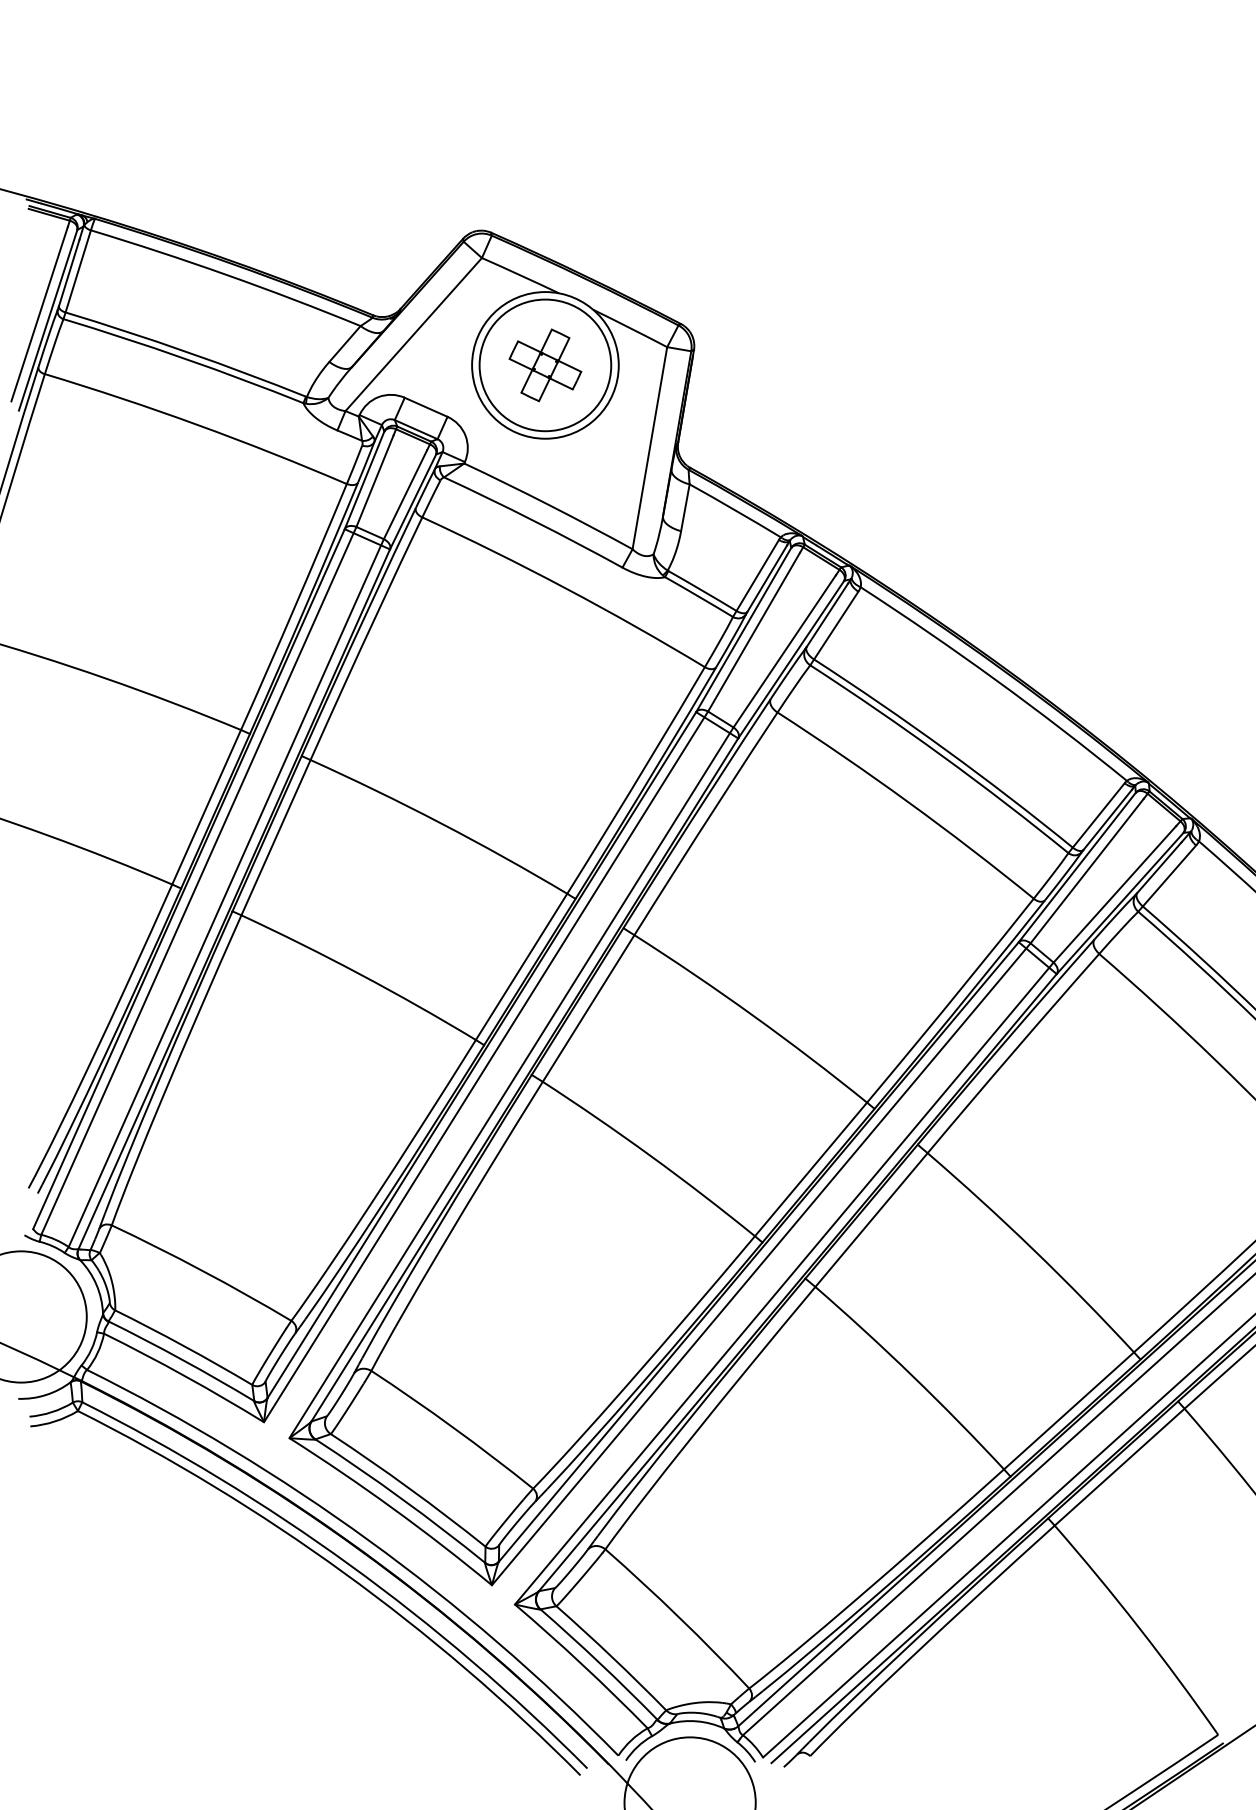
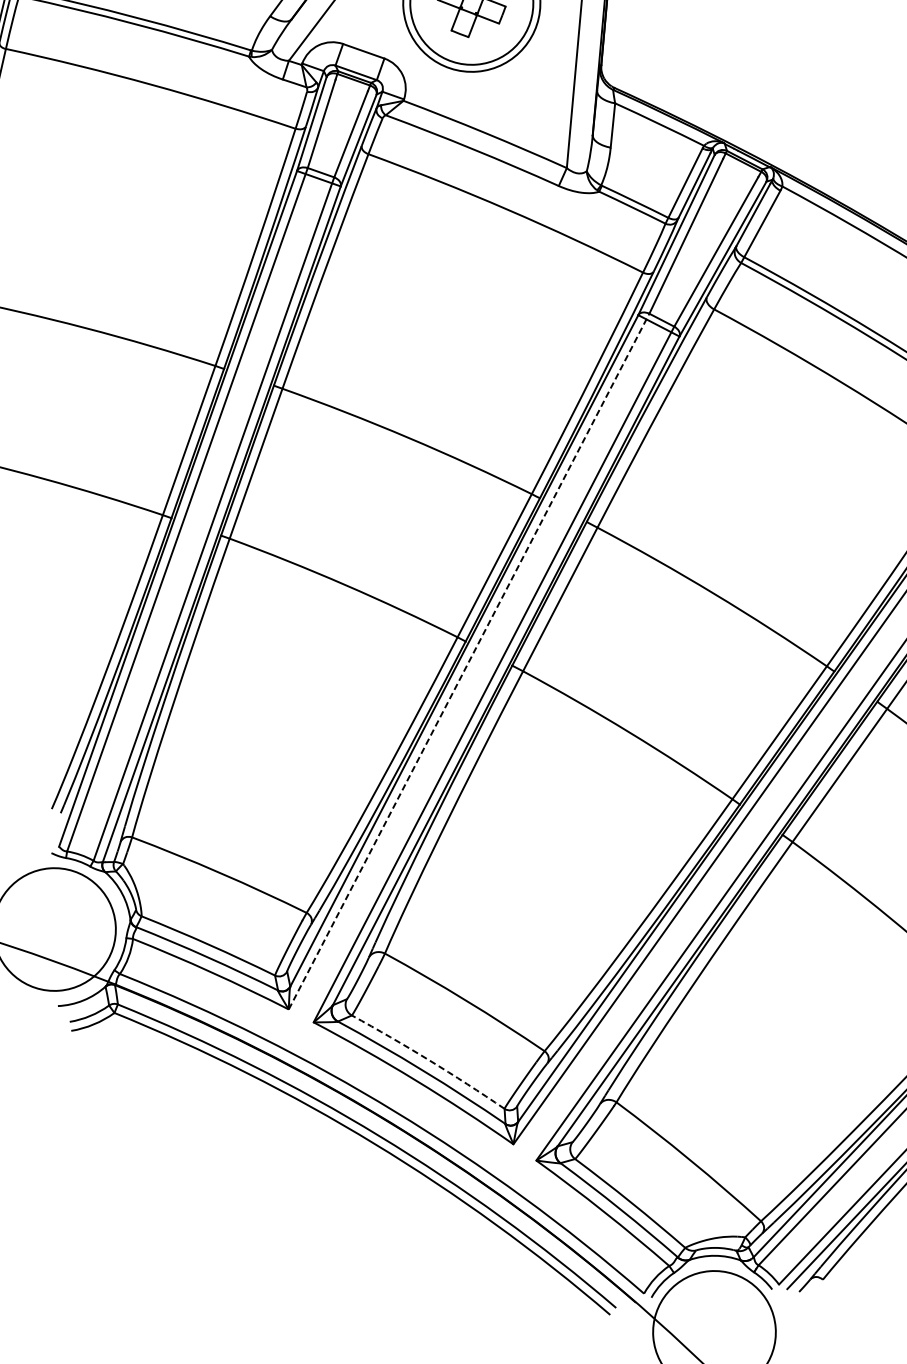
line: (486, 1066) -> (469, 661), solid -> dashed
arc: (409, 1488) -> (429, 1060), solid -> dashed

